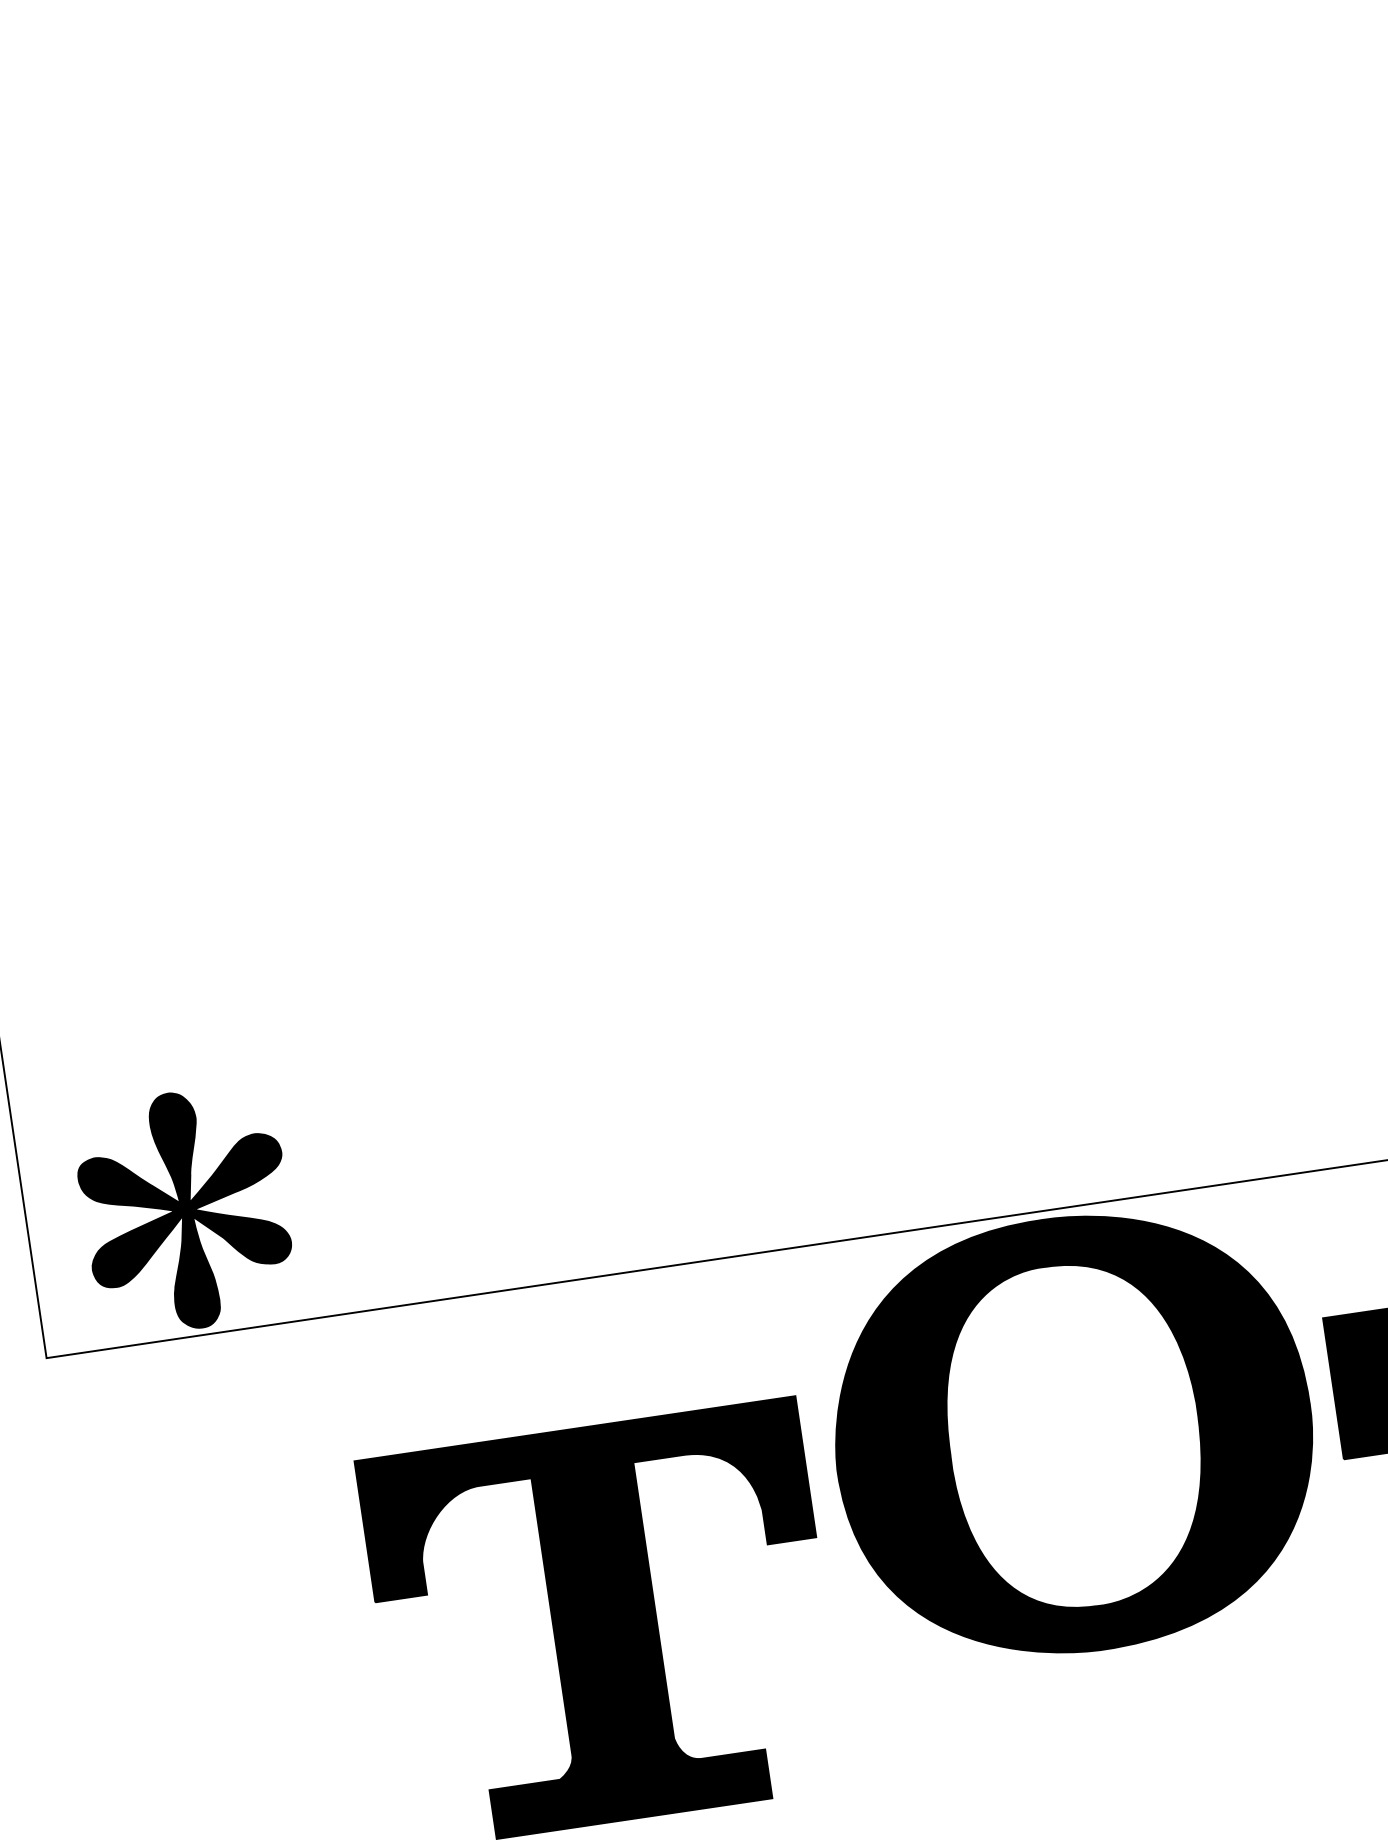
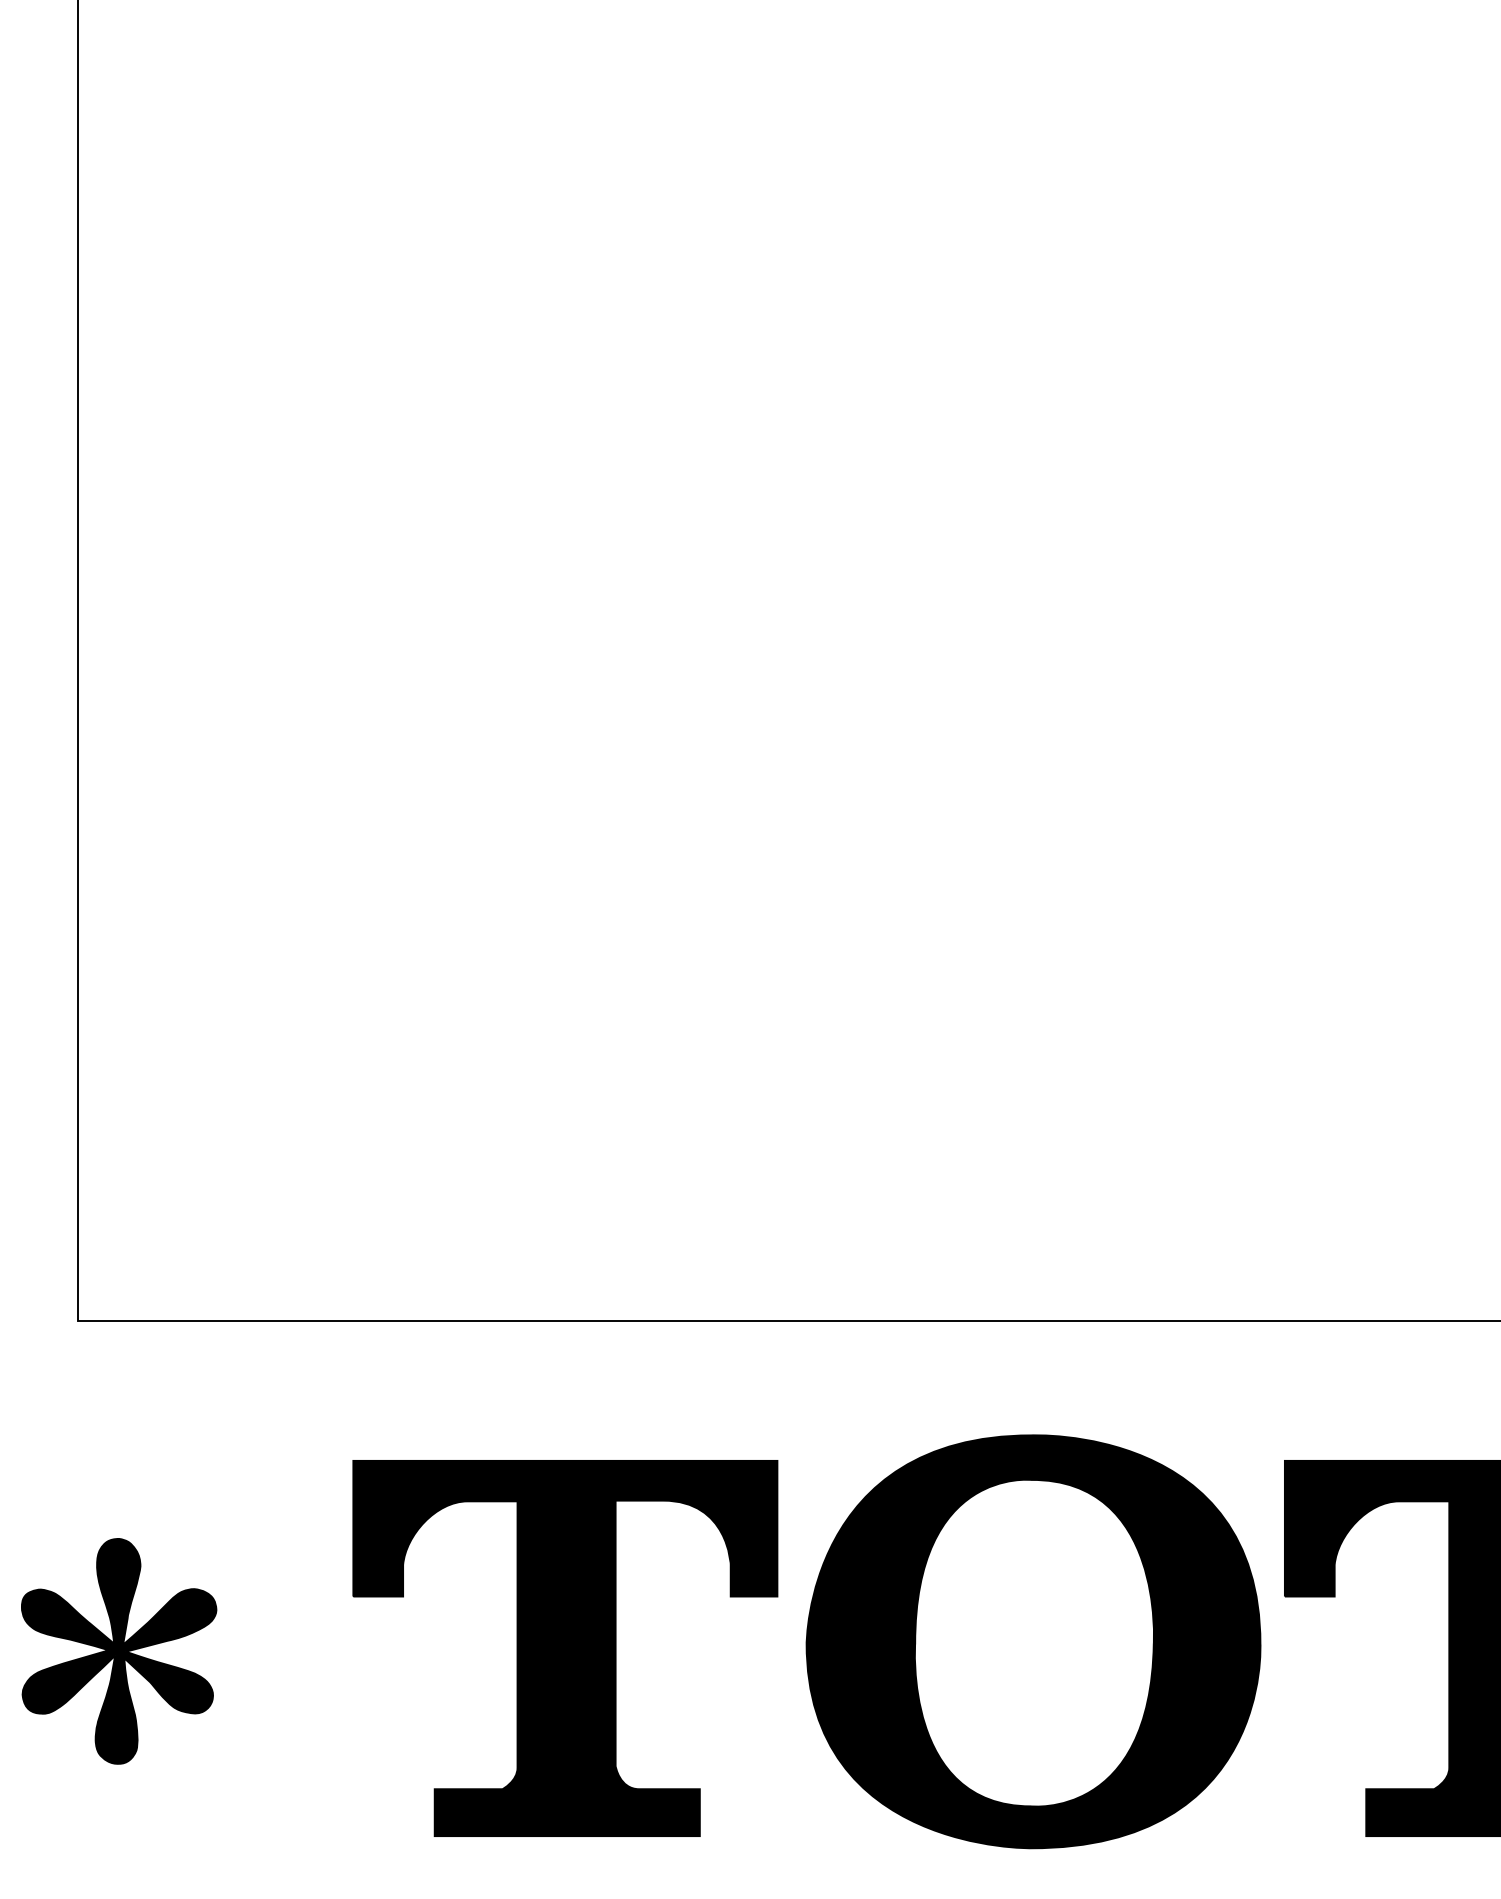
part: (186, 1210) -> (119, 1651), moved
part: (1073, 1434) -> (1033, 1641), moved

